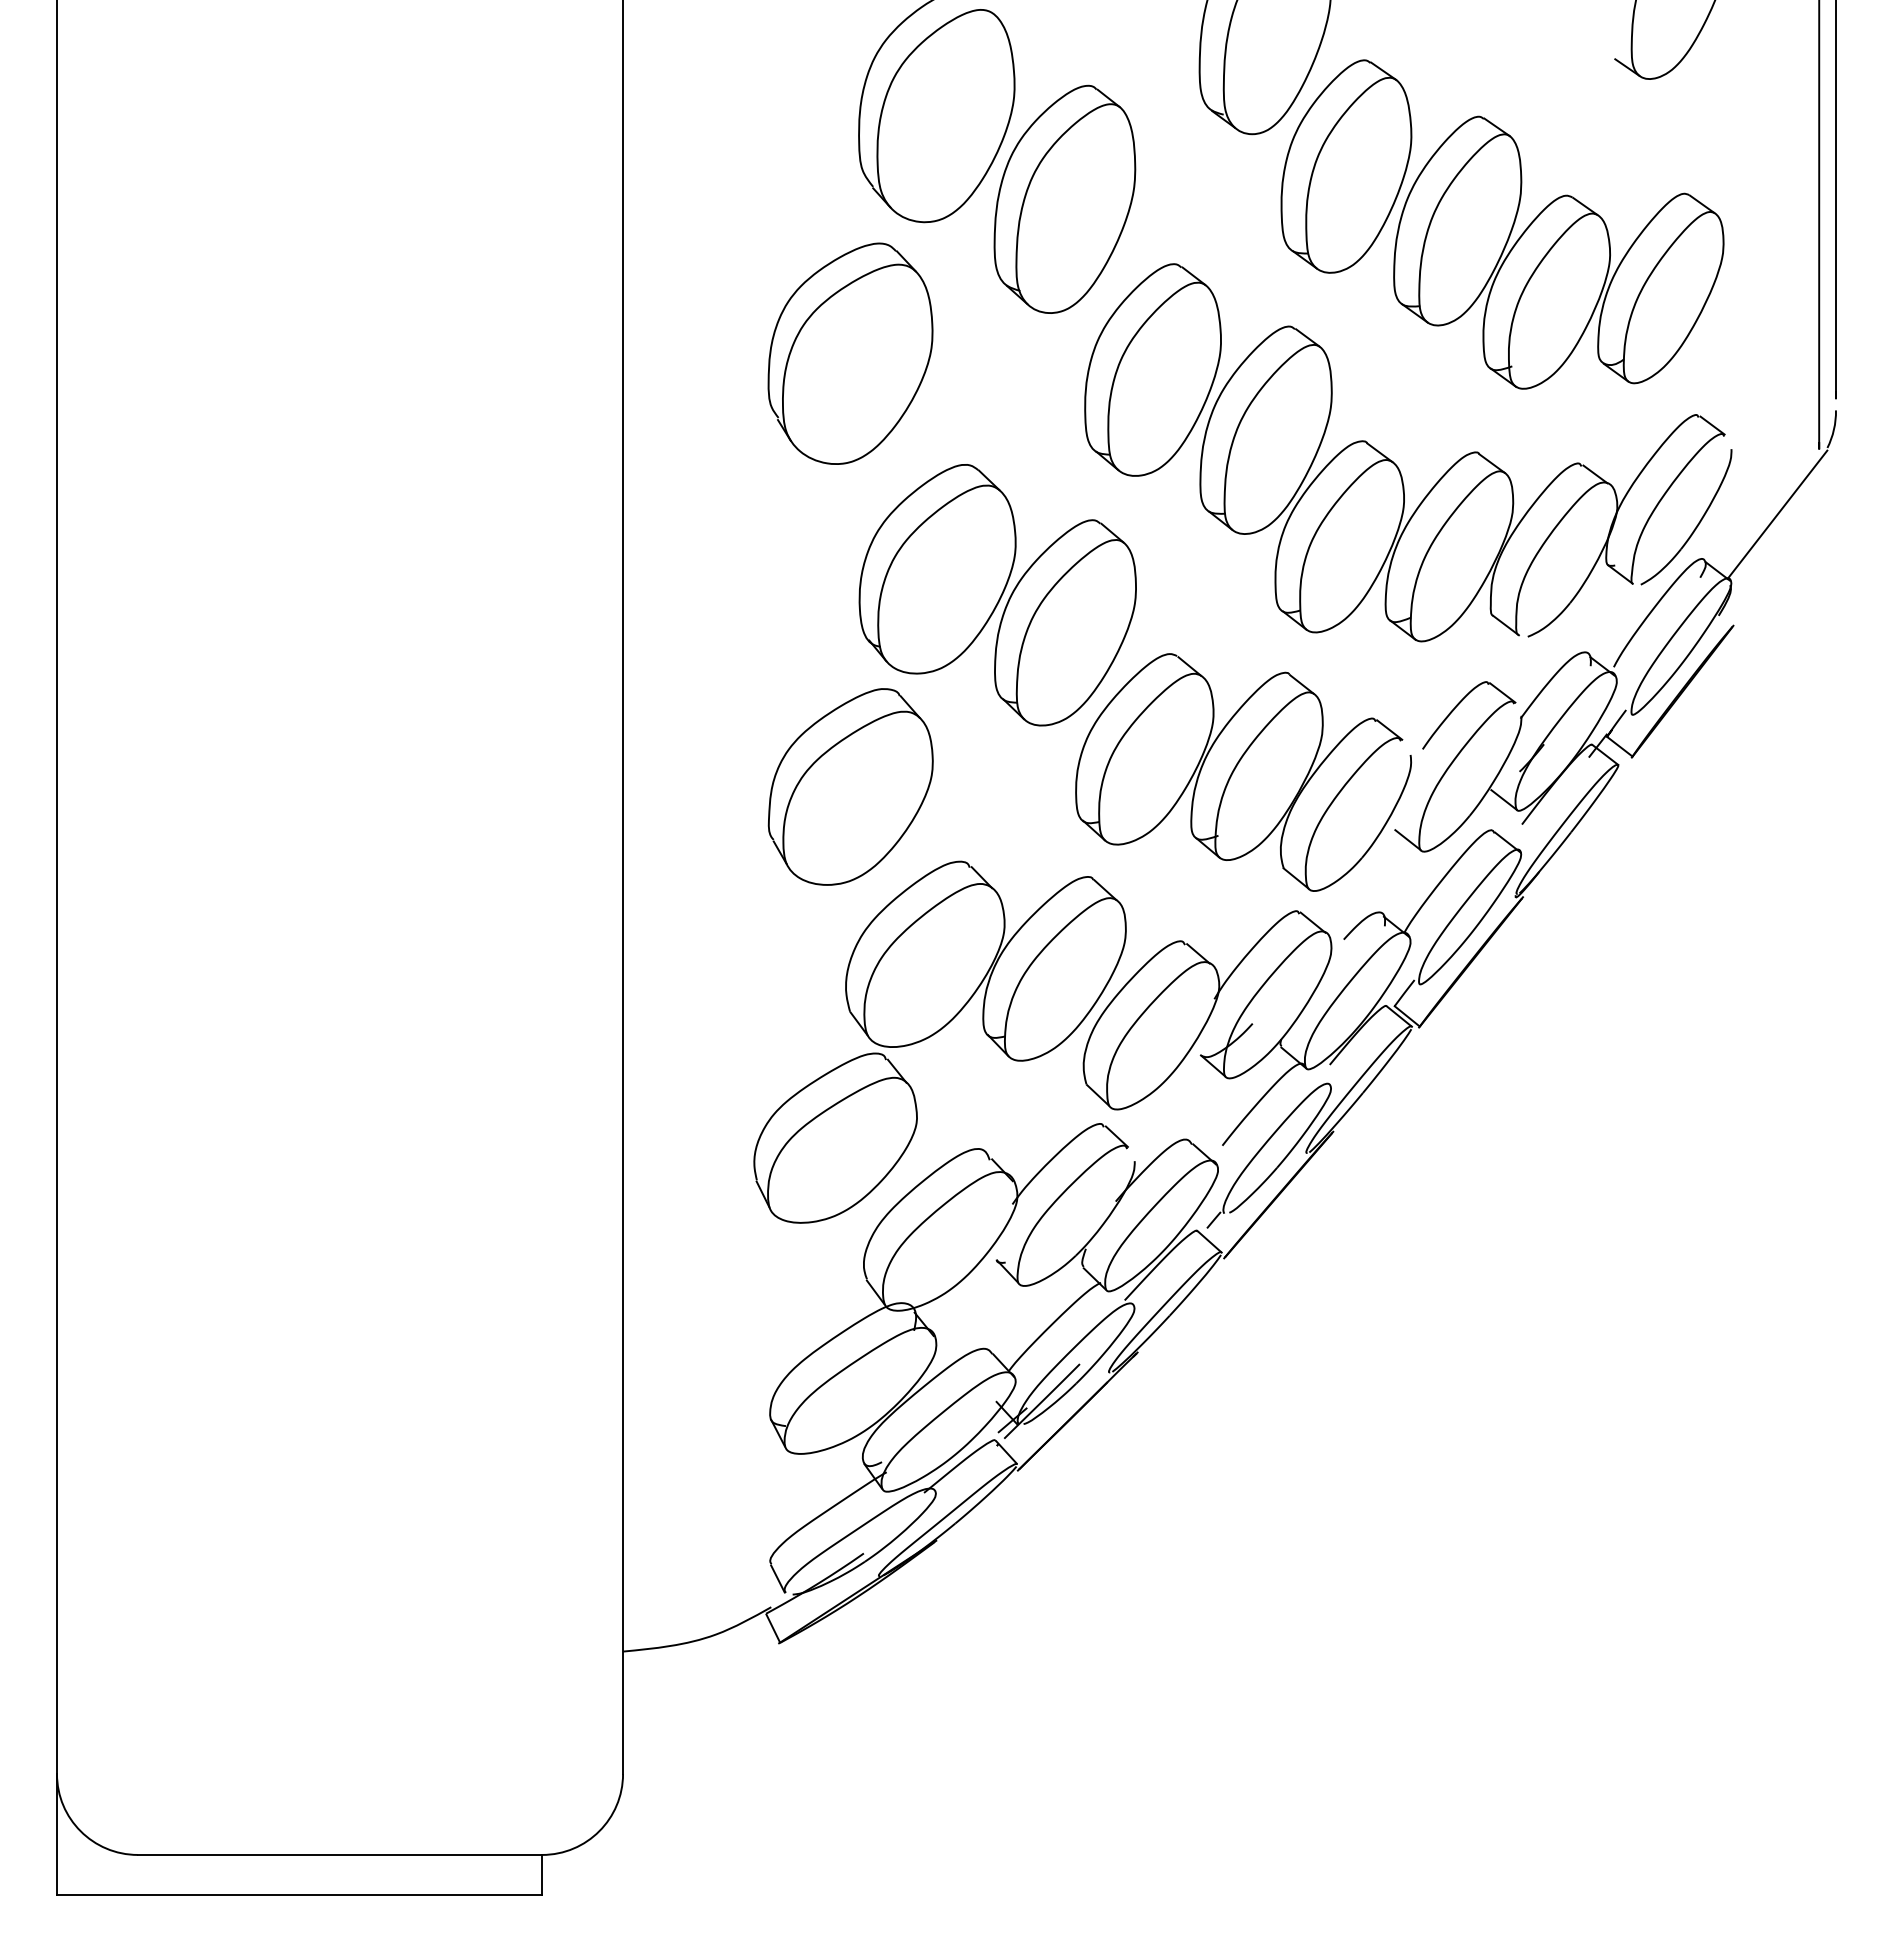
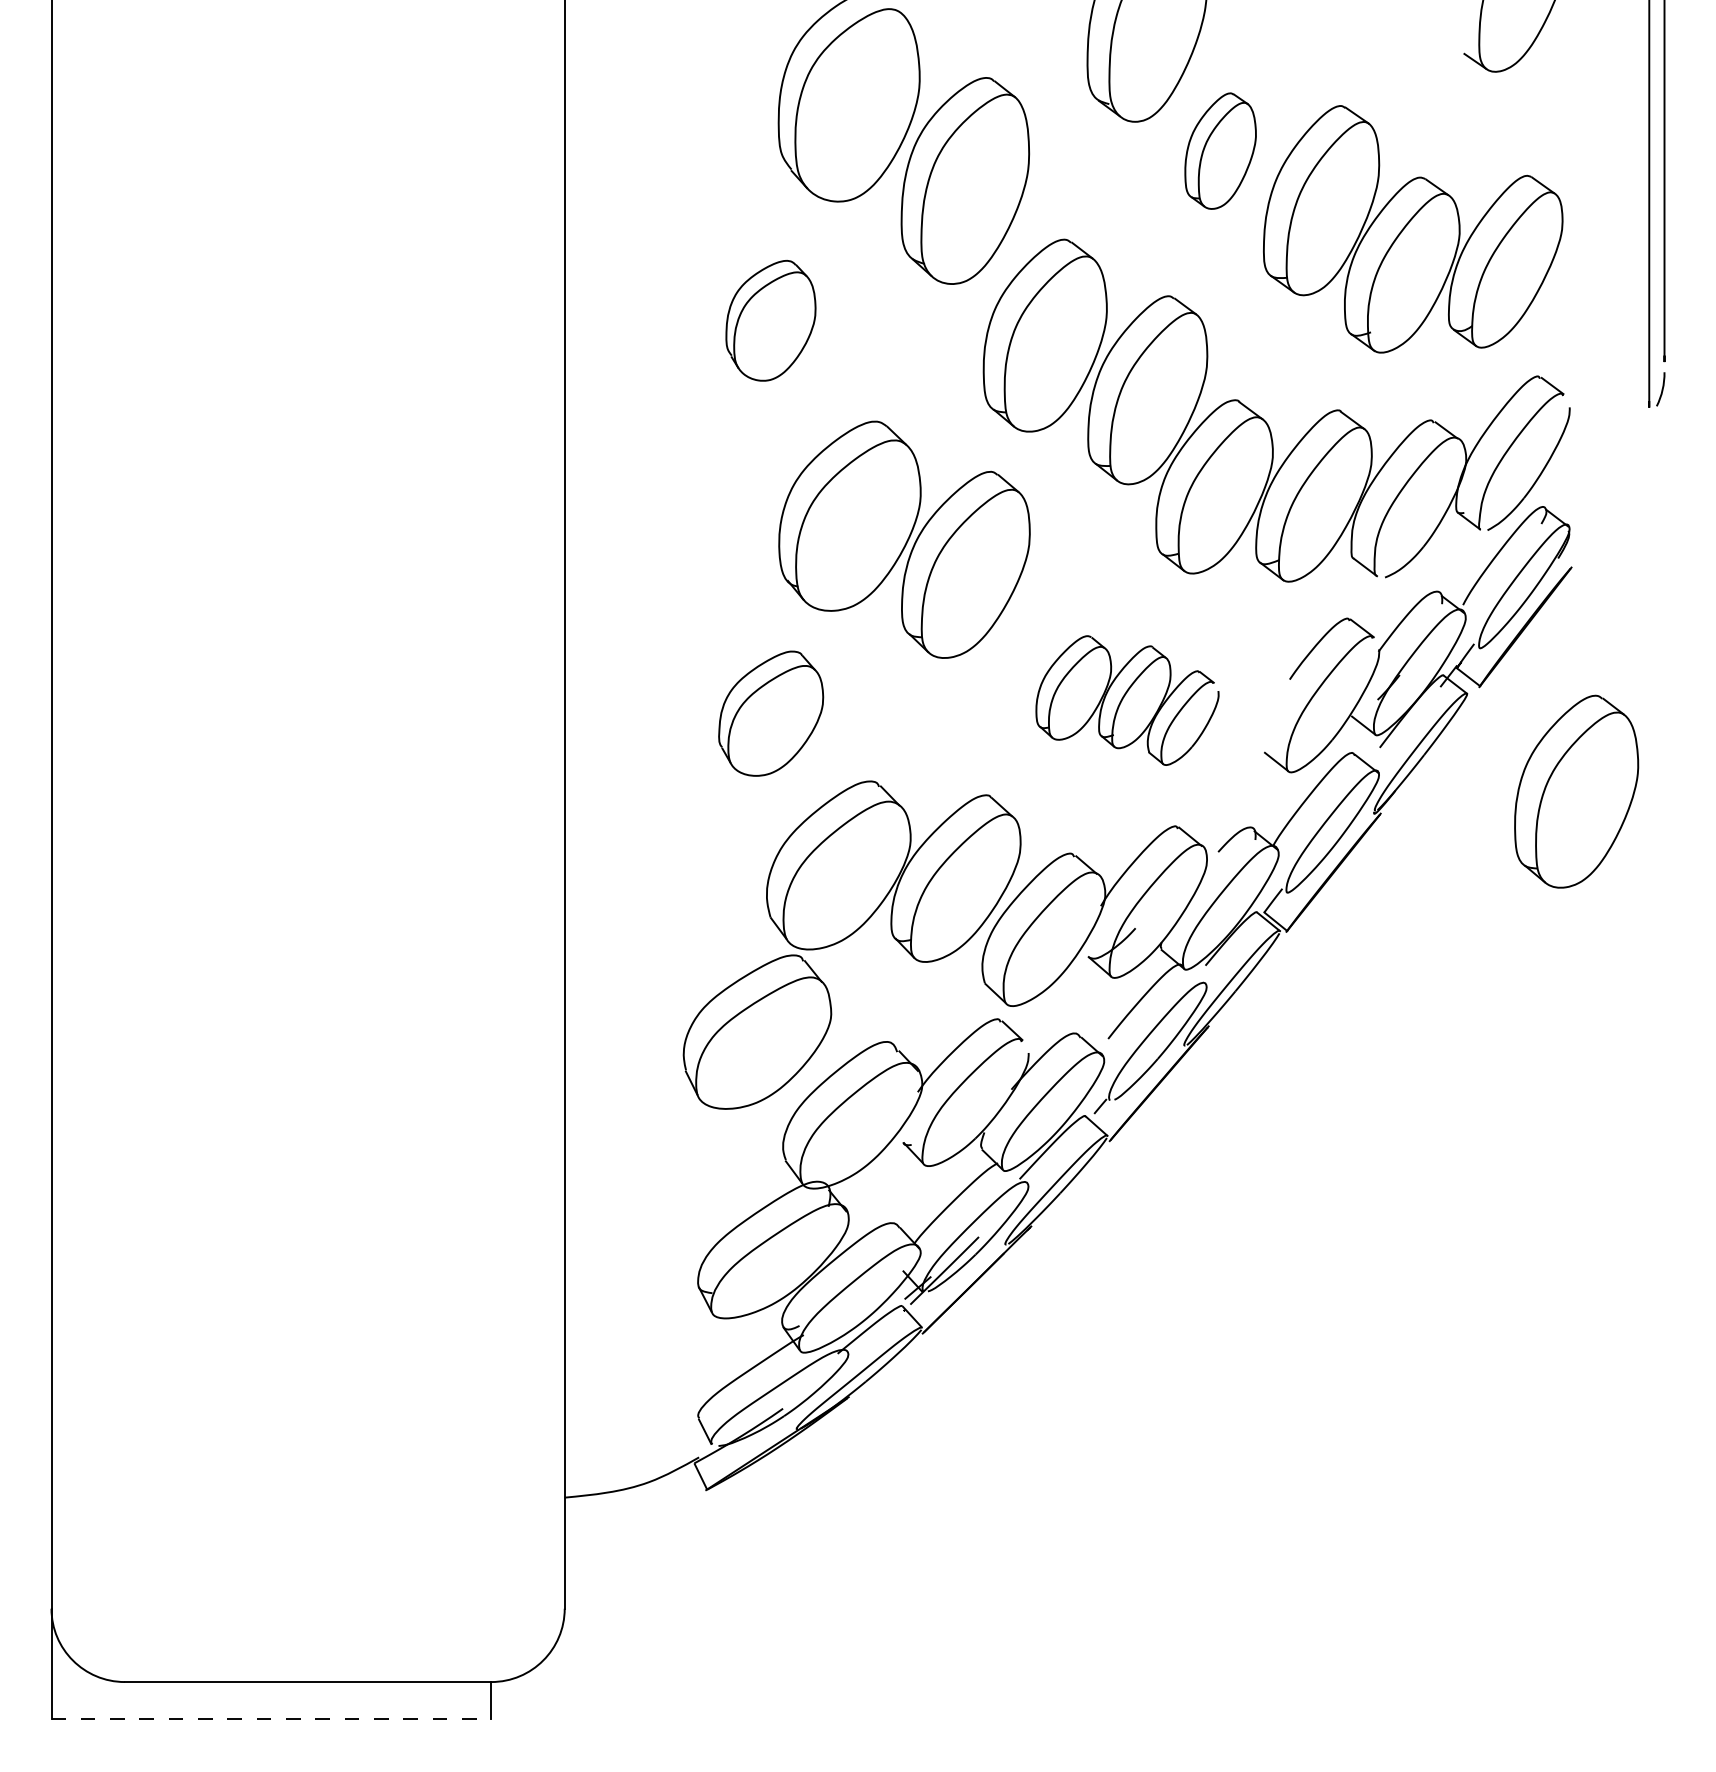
part: (1346, 166) -> (1220, 151), size x0.6
part: (850, 353) -> (770, 320), size x0.6
line: (1777, 514) -> (1611, 466), removed
part: (1243, 772) -> (1127, 700), size x0.6
part: (850, 786) -> (770, 713), size x0.7
part: (1738, 872) -> (1576, 791), added
line: (299, 1895) -> (271, 1718), solid -> dashed

